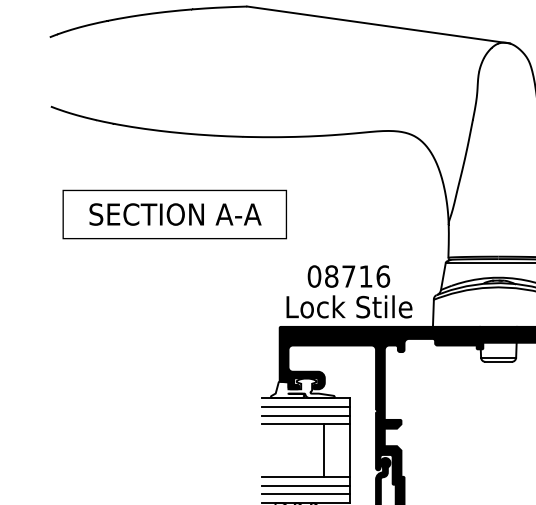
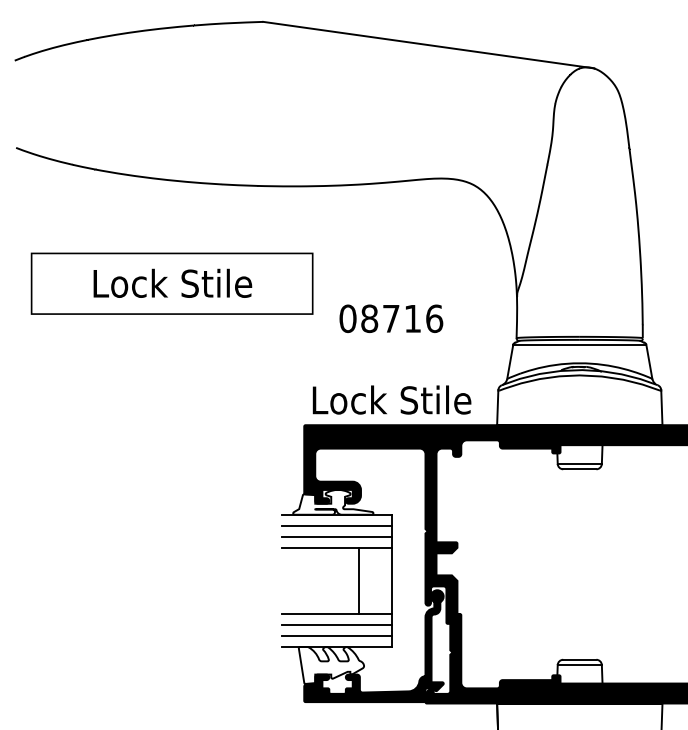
text: (175, 213) -> (172, 282), SECTION A-A -> Lock Stile
text: (349, 276) -> (391, 318), moved

